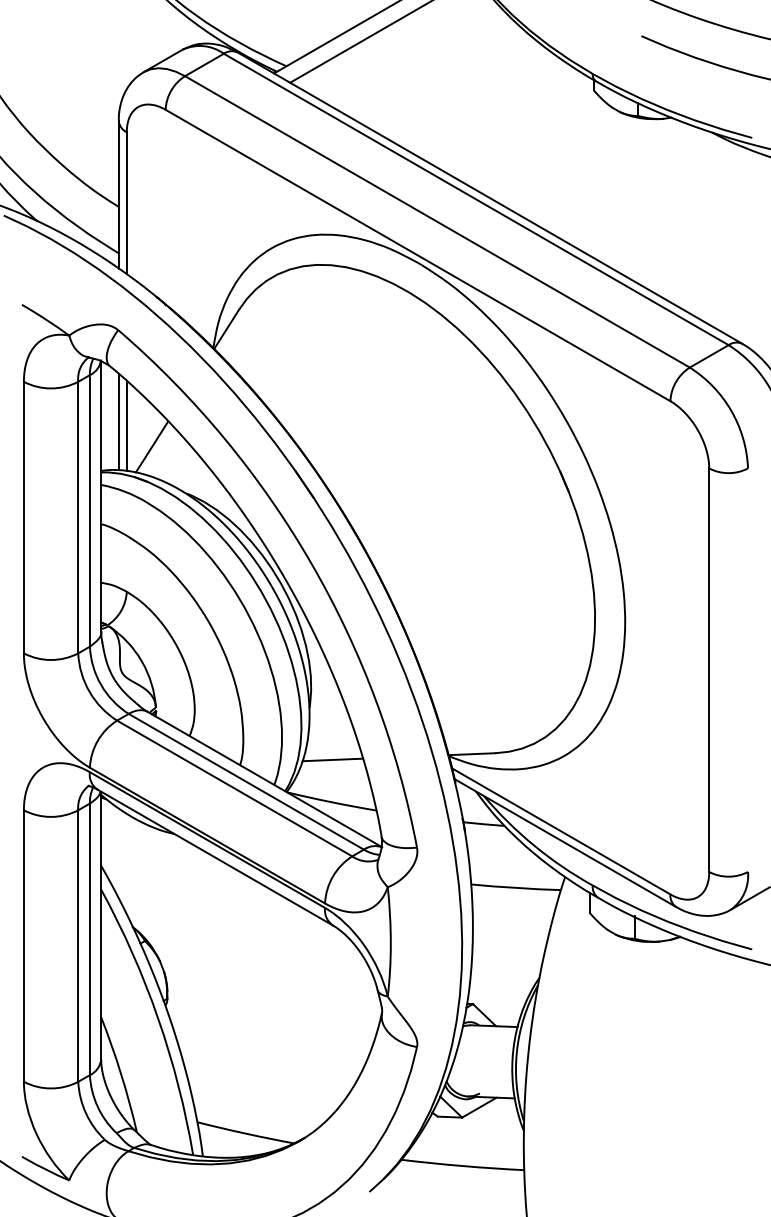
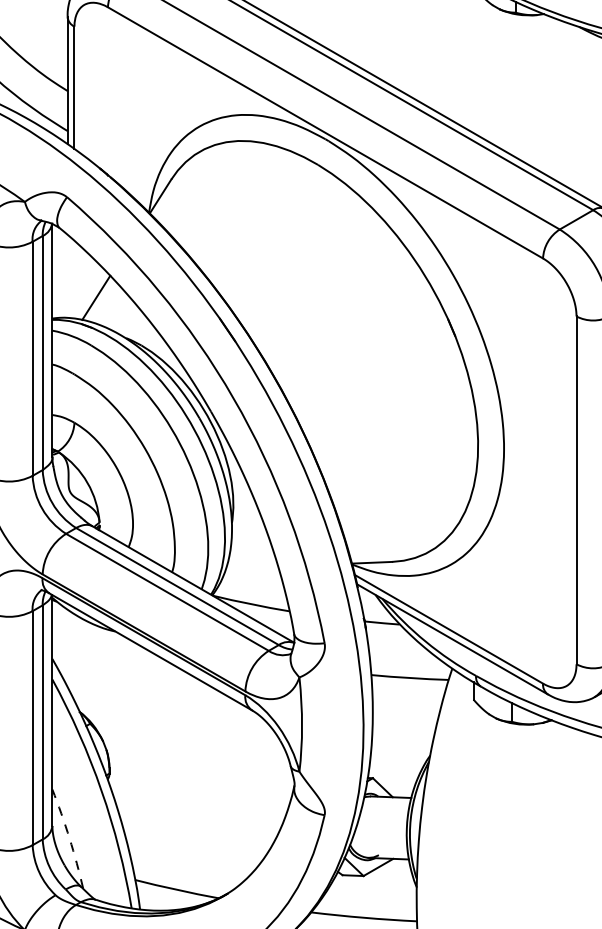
line: (118, 421) -> (67, 275), removed
line: (126, 425) -> (74, 279), removed
line: (332, 759) -> (251, 567), removed
arc: (121, 1073) -> (69, 838), solid -> dashed

